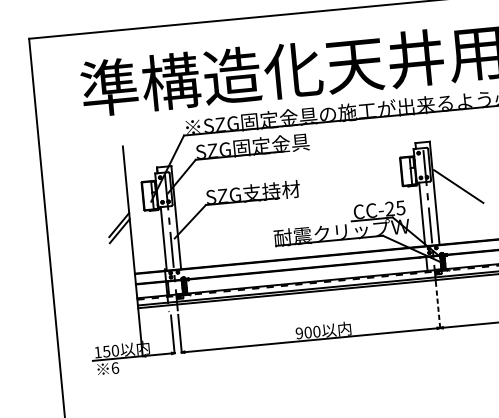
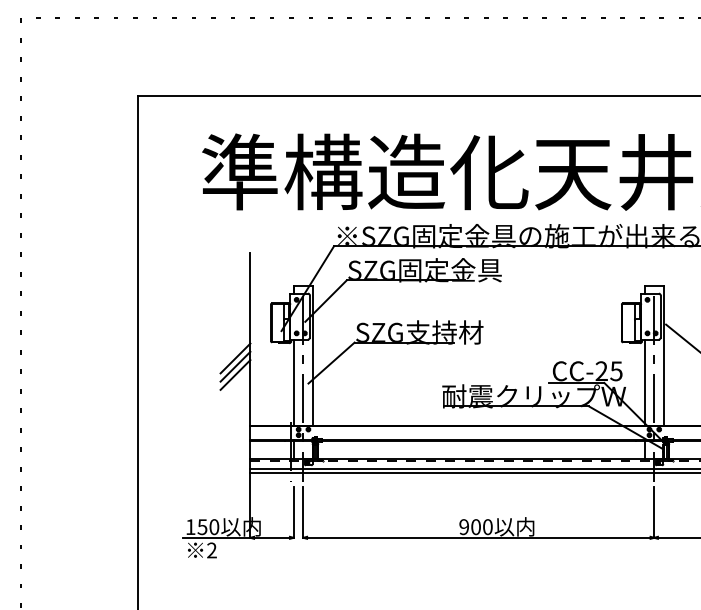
line: (120, 236) -> (235, 374), added
line: (438, 309) -> (654, 512), dashed -> solid
text: (114, 368) -> (211, 550), 6 -> 2

